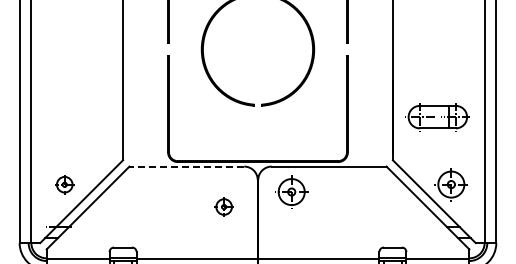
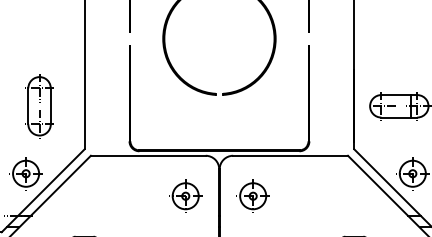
part: (79, 117) -> (40, 106), added
line: (186, 166) -> (147, 155), dashed -> solid
part: (64, 184) -> (25, 173), size x1.67
part: (291, 191) -> (252, 195), moved
part: (223, 206) -> (184, 195), size x1.67

